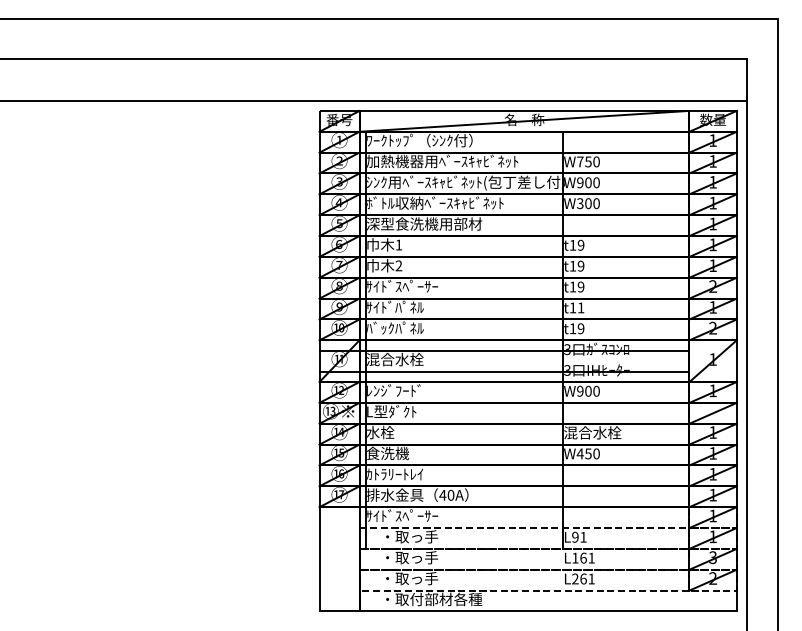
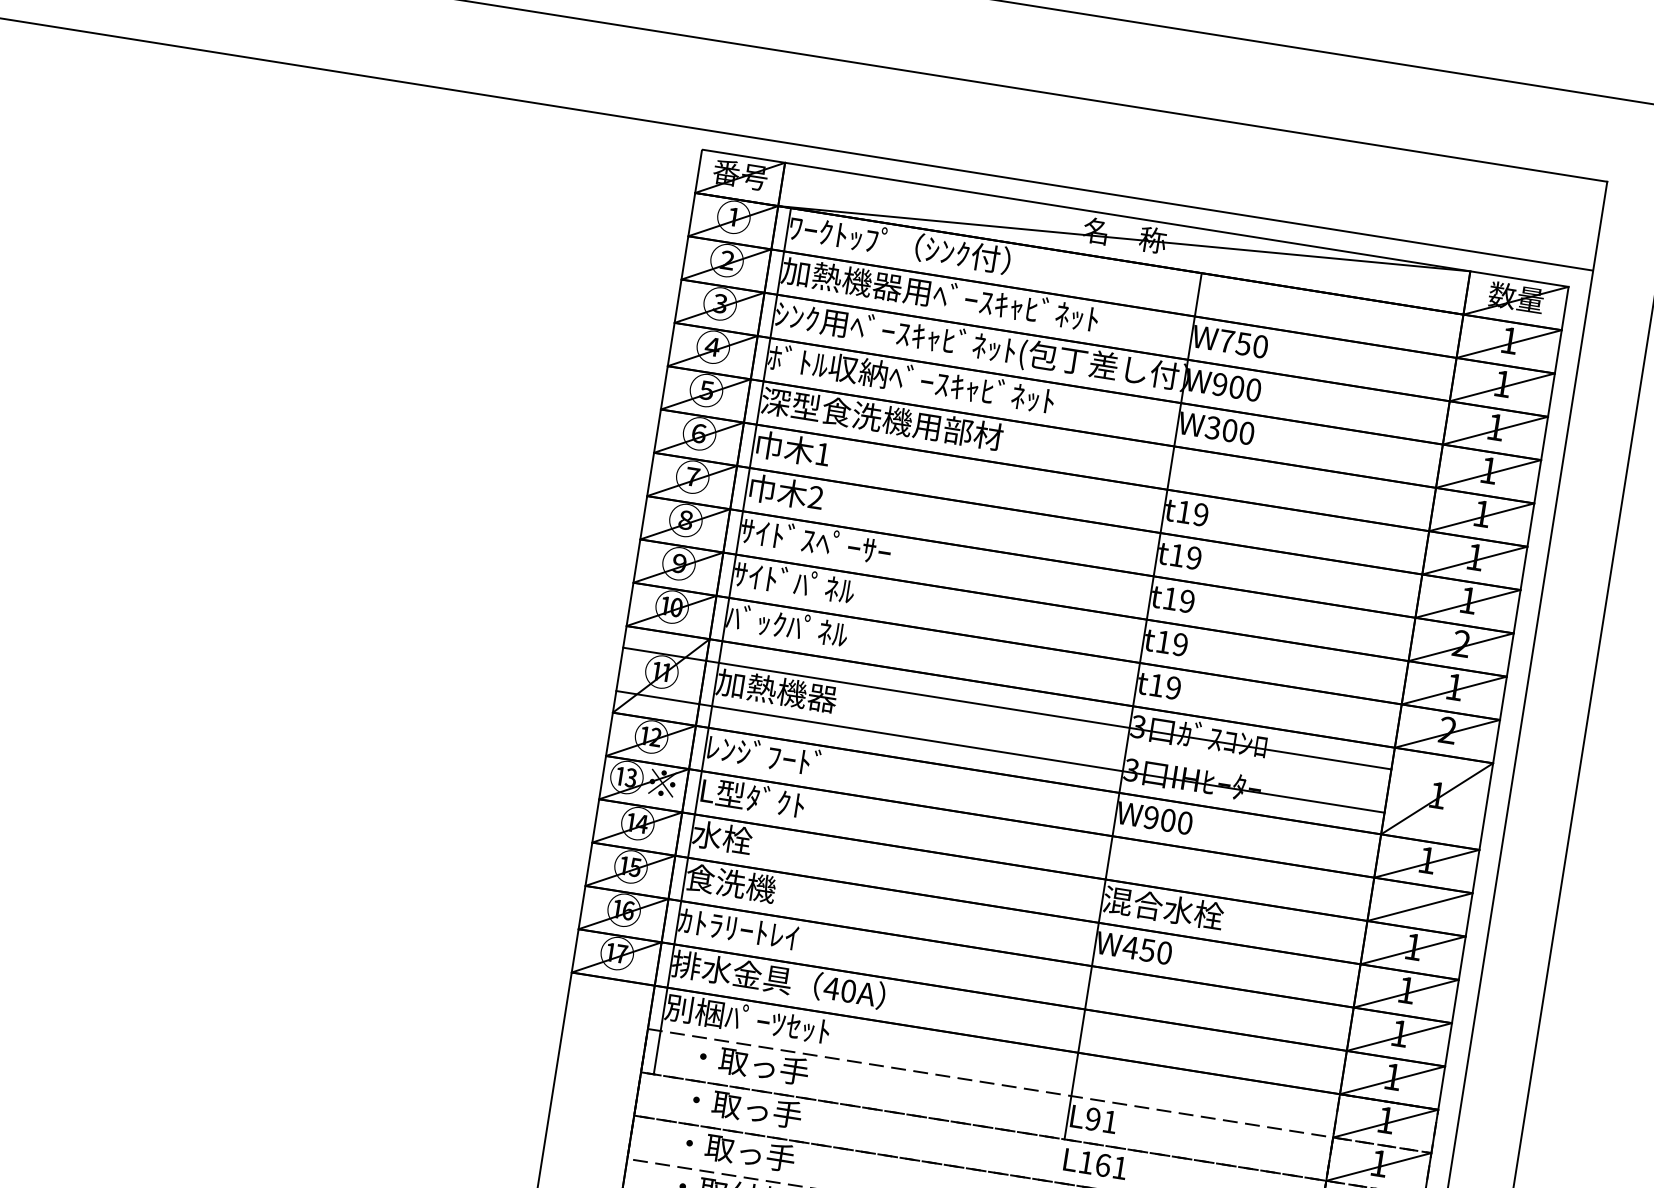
text: (580, 307) -> (1179, 643), t11 -> t19
text: (395, 359) -> (778, 690), 混合水栓 -> 加熱機器
text: (405, 515) -> (747, 1018), ｻｲﾄﾞｽﾍﾟｰｻｰ -> 別梱ﾊﾟｰﾂｾｯﾄ

